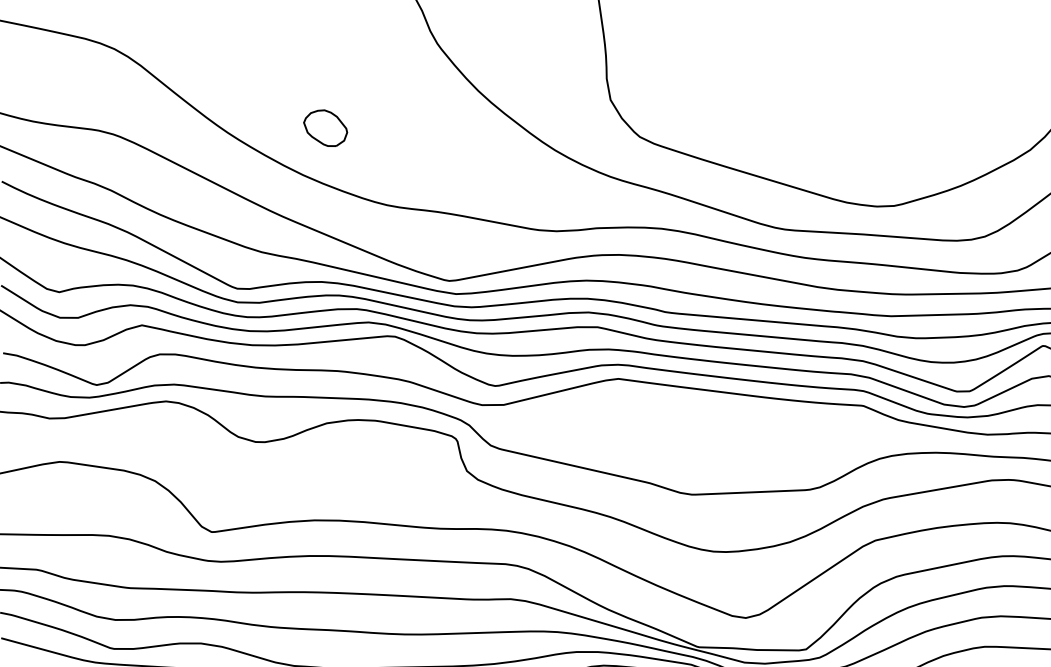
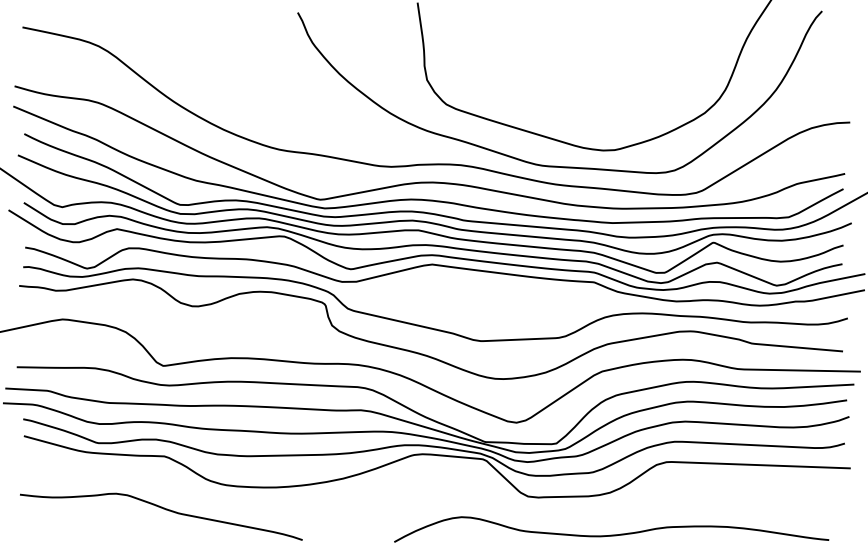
part: (325, 127) -> (238, 98), removed

